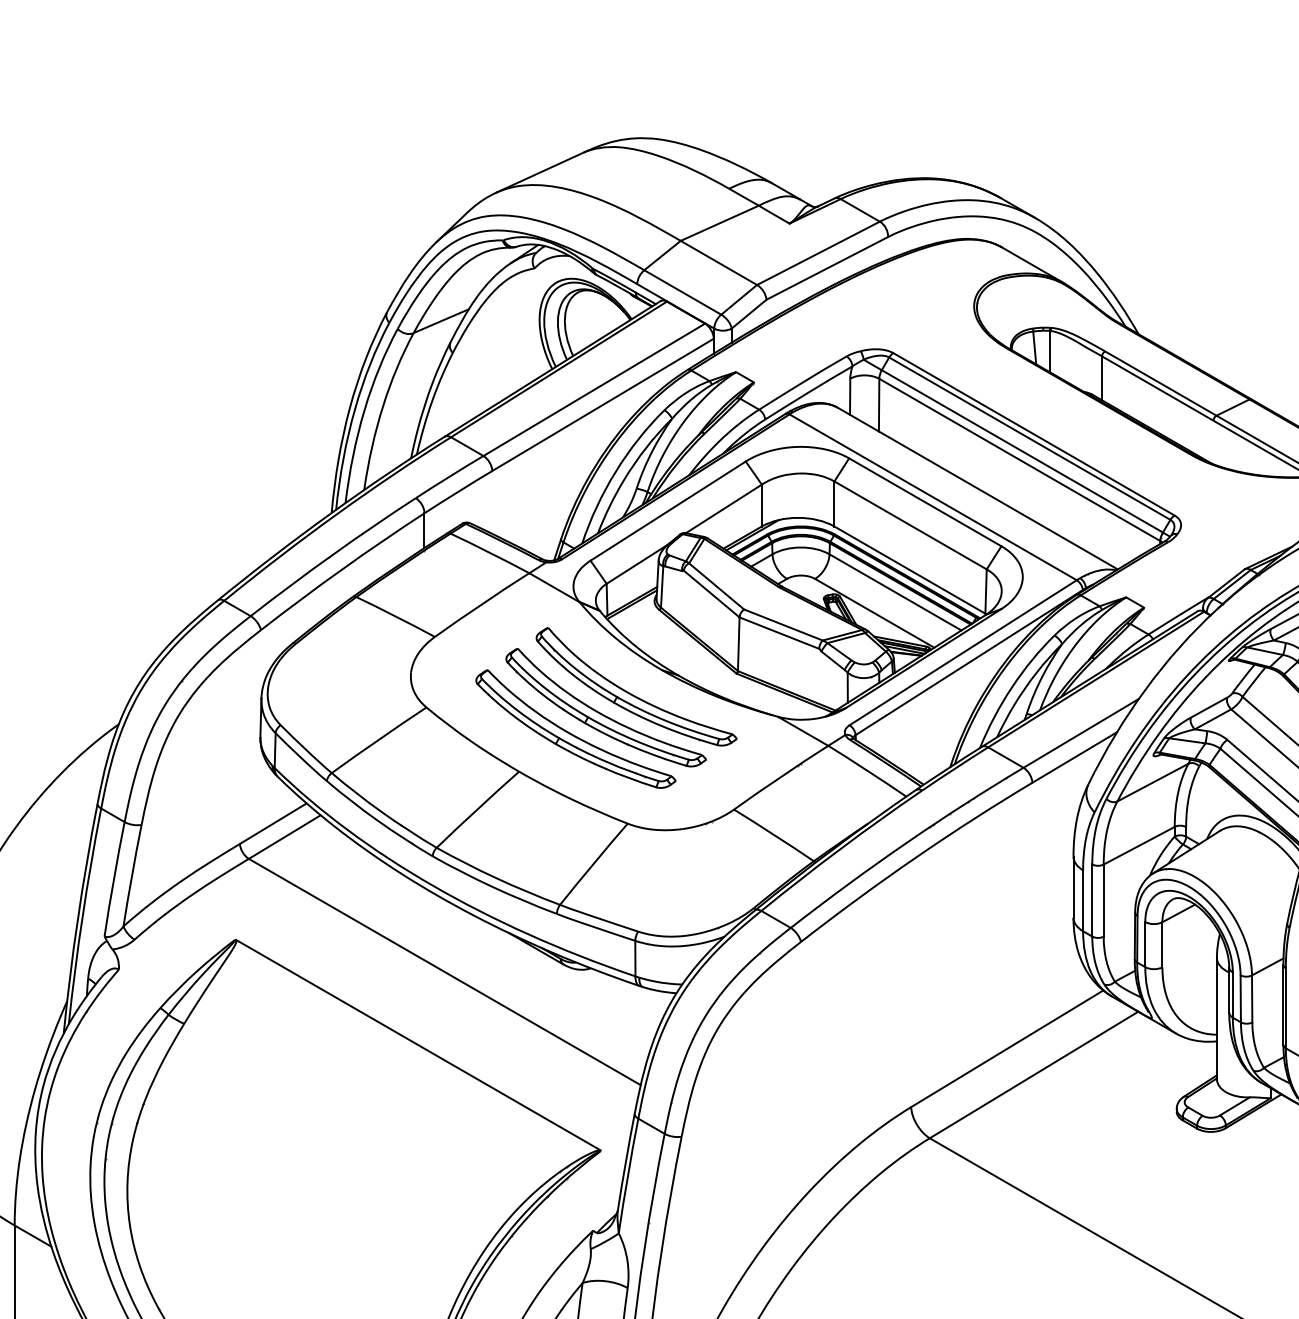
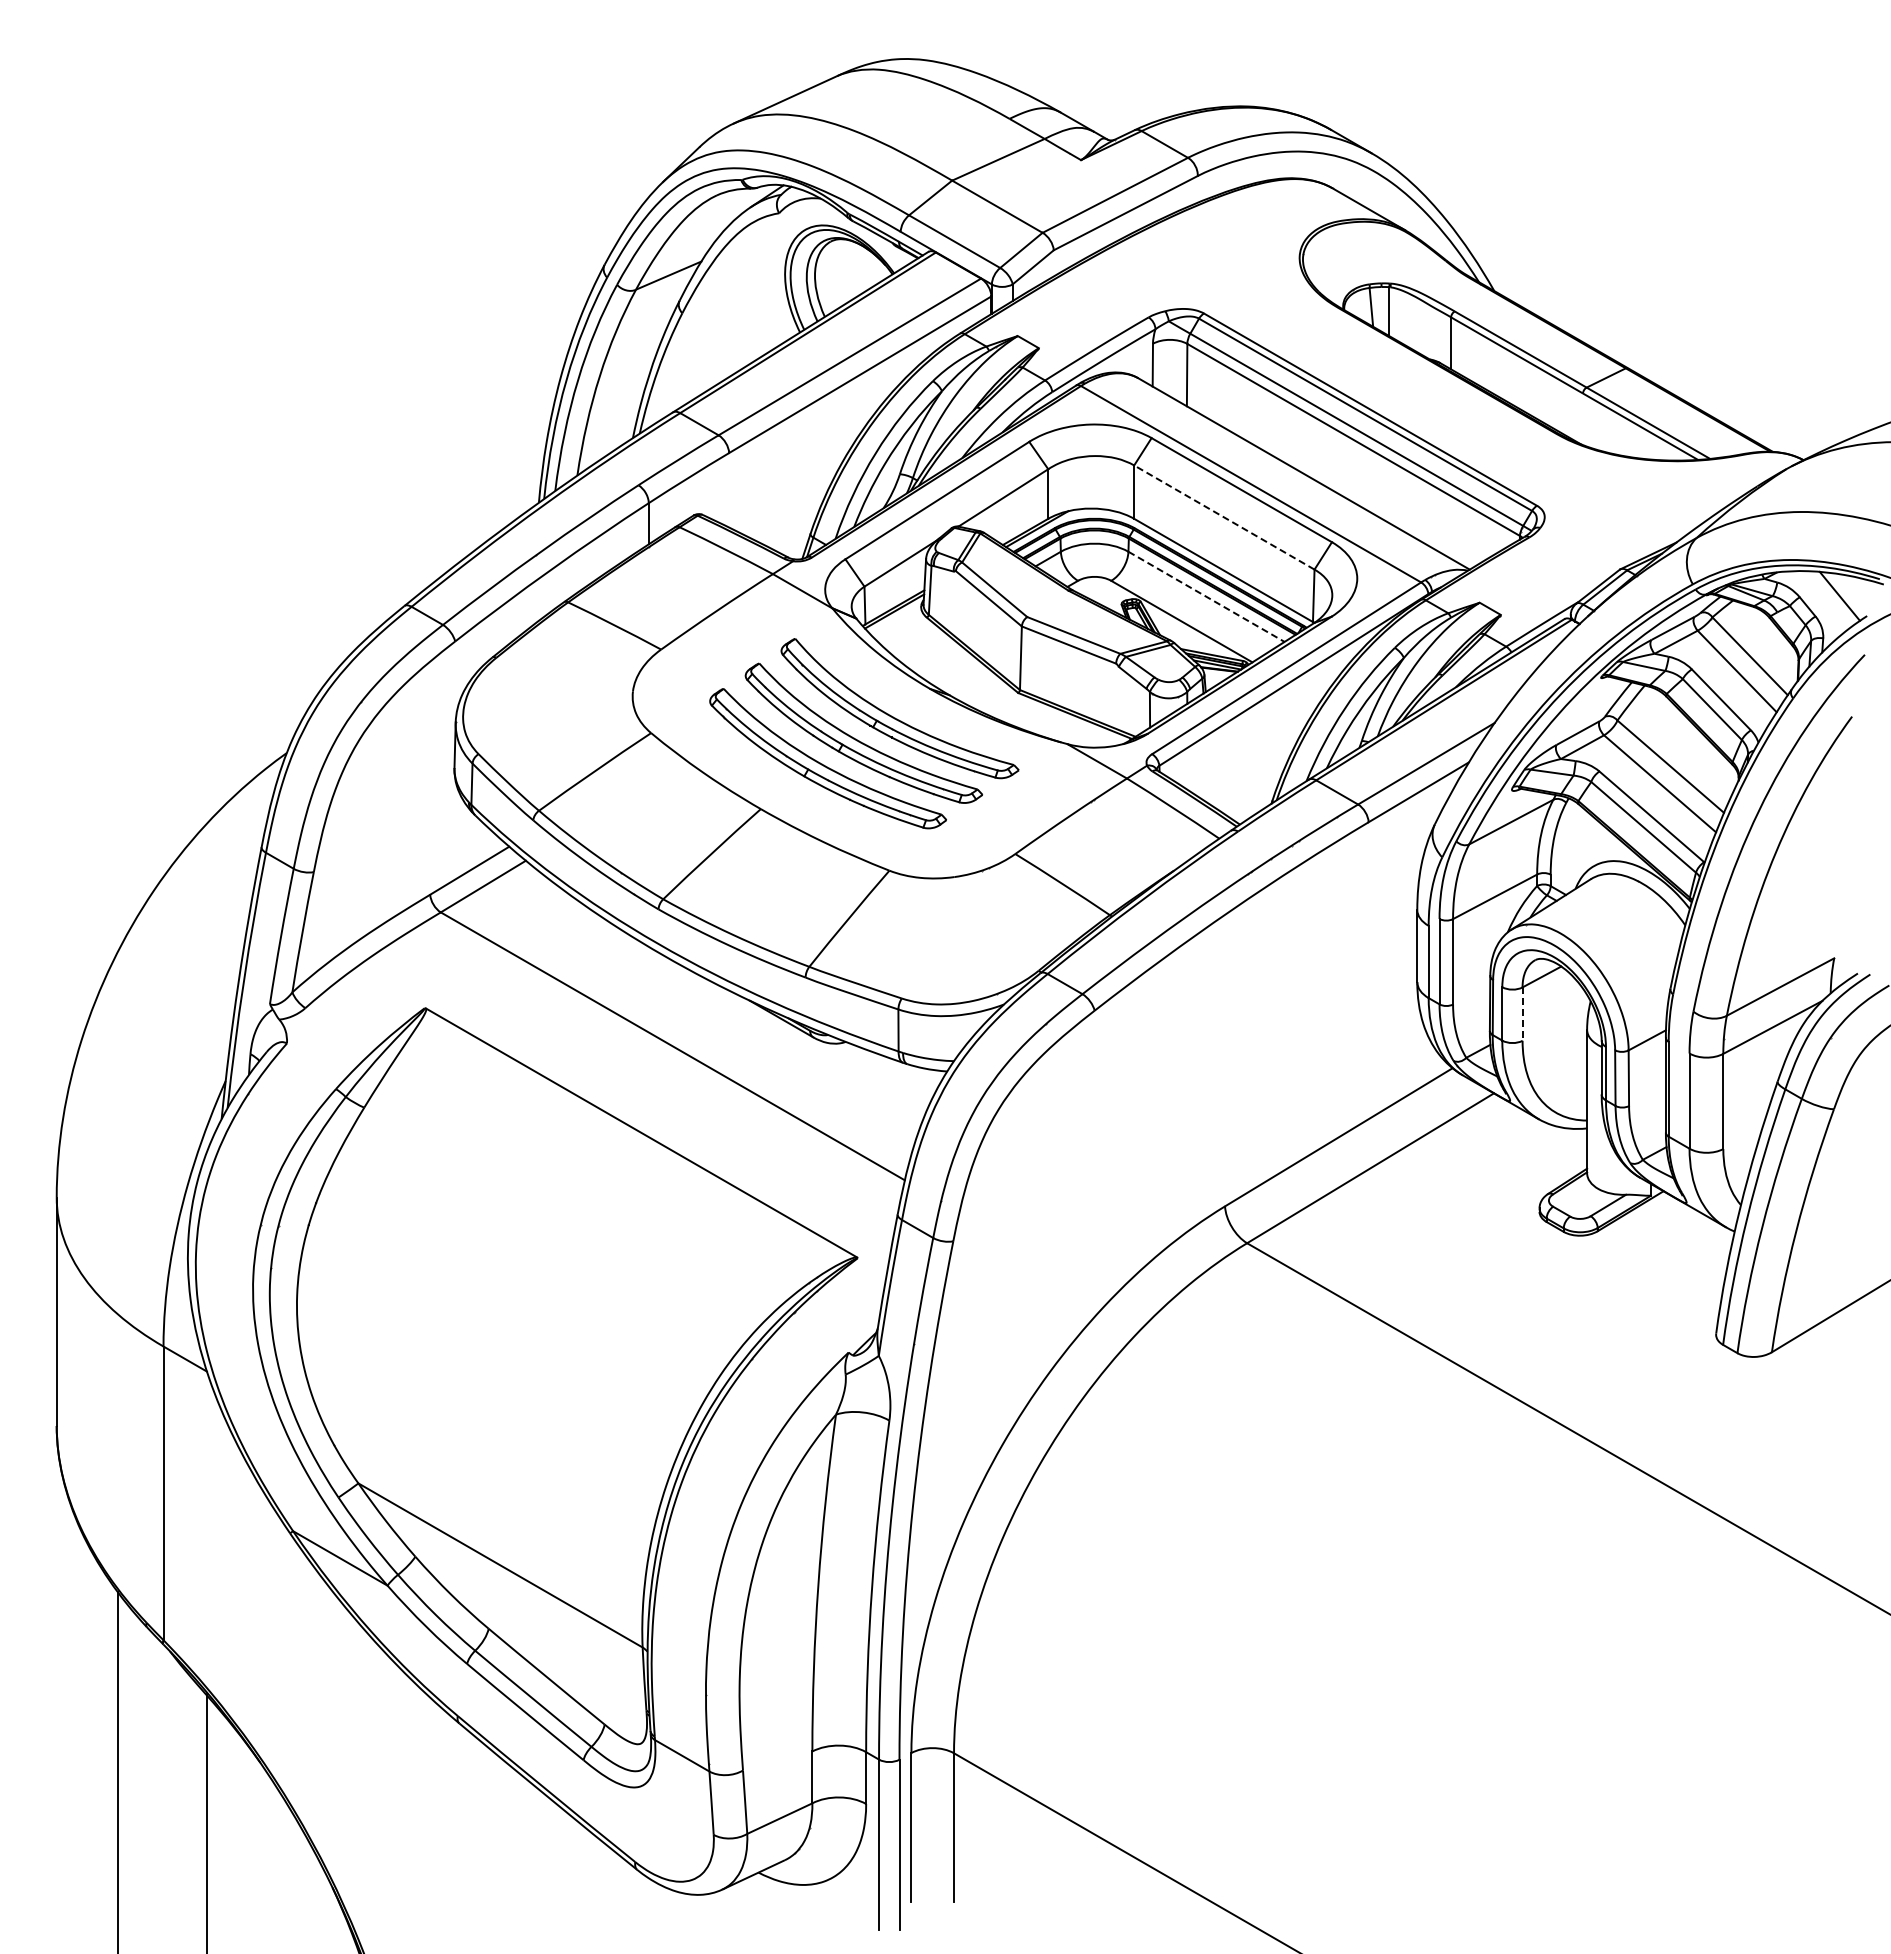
line: (909, 525) -> (1223, 517), solid -> dashed
line: (895, 592) -> (1206, 597), solid -> dashed
line: (1162, 945) -> (1522, 1014), solid -> dashed

